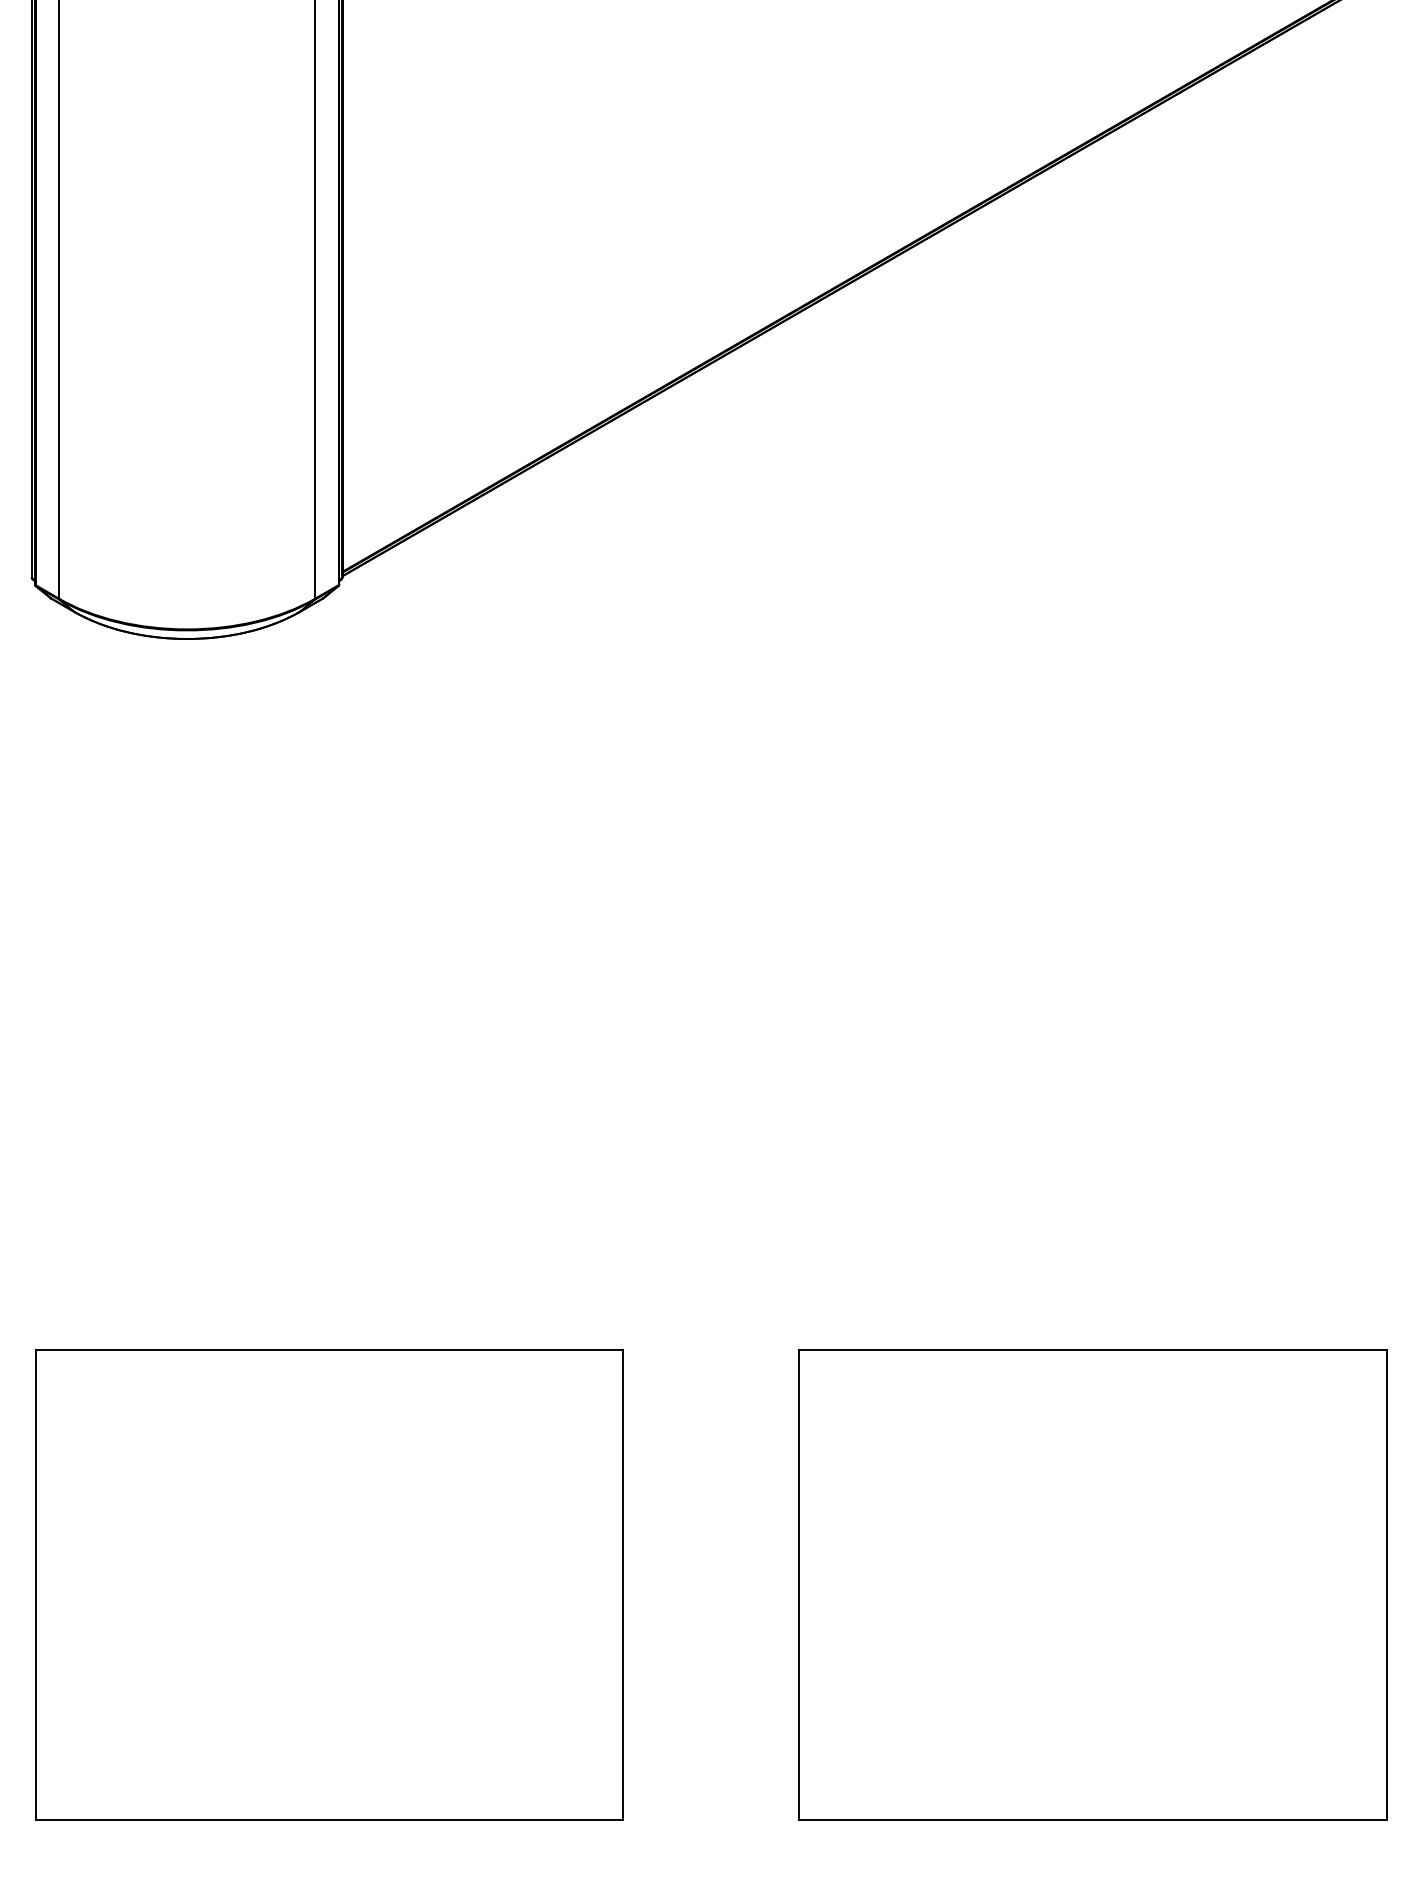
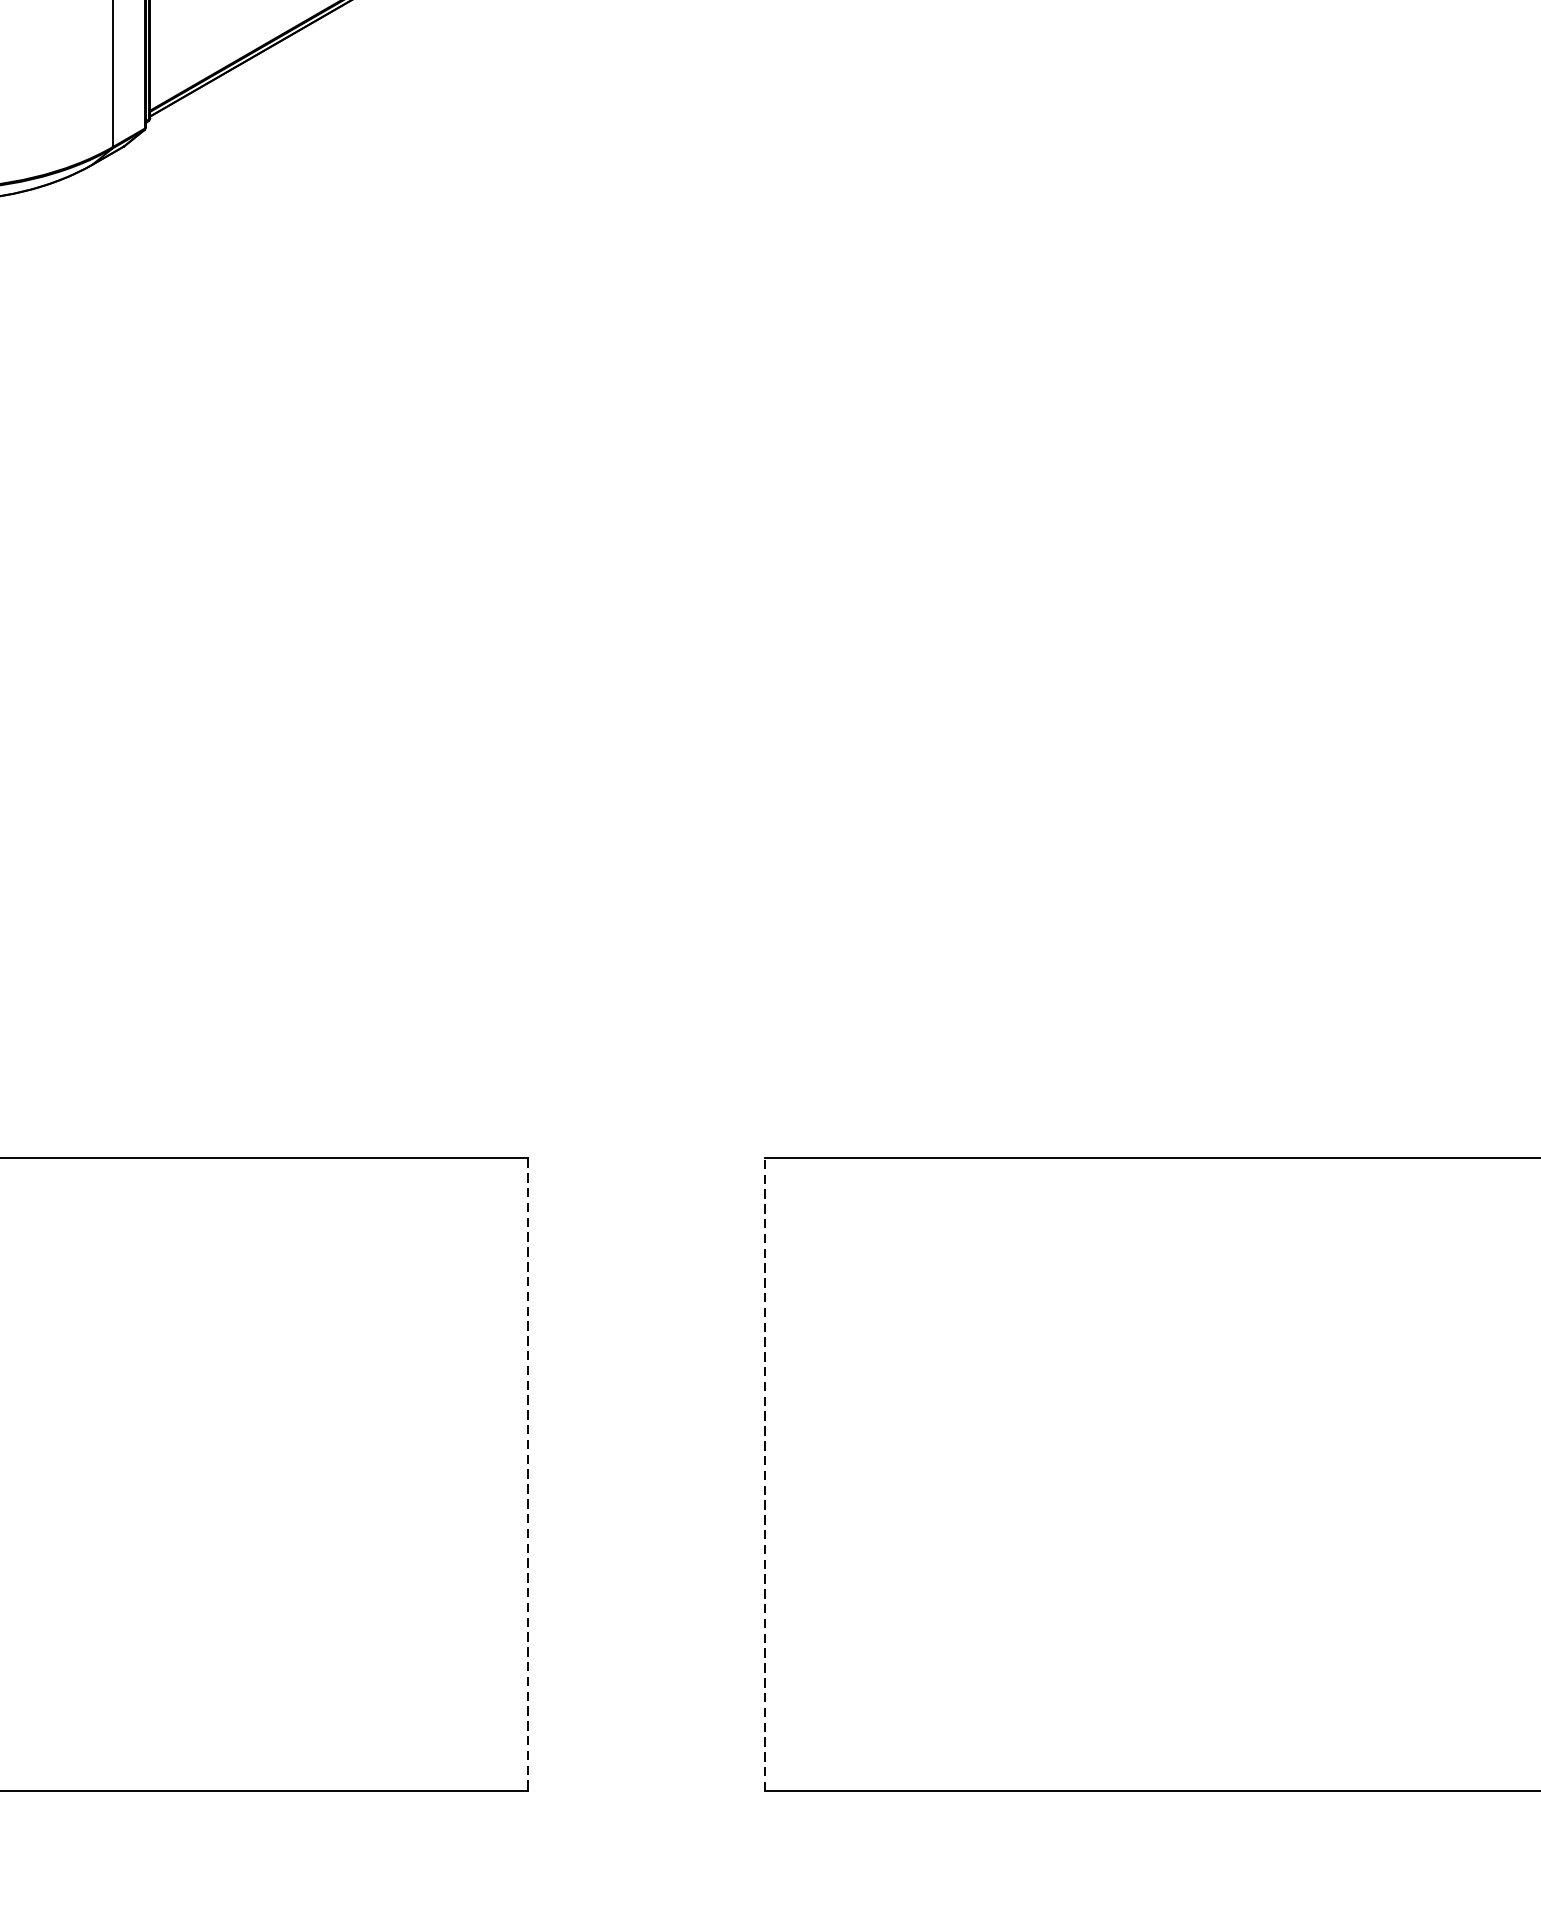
line: (623, 1585) -> (528, 1475), solid -> dashed
line: (799, 1585) -> (765, 1475), solid -> dashed

